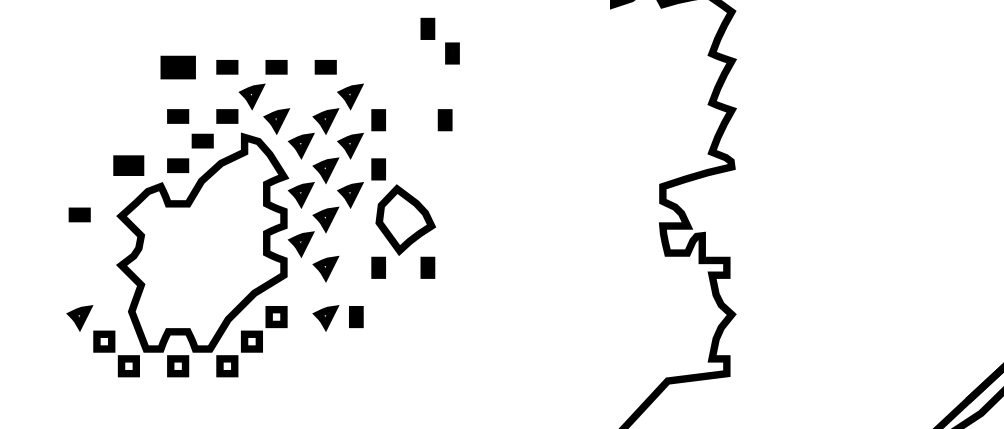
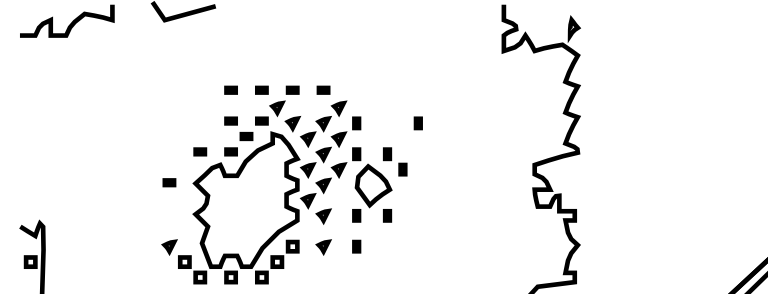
part: (440, 40) -> (395, 161), moved
part: (177, 66) -> (230, 89), size x0.62
part: (443, 120) -> (417, 123), moved
part: (129, 165) -> (200, 151), size x0.71
part: (356, 316) -> (356, 246), moved

